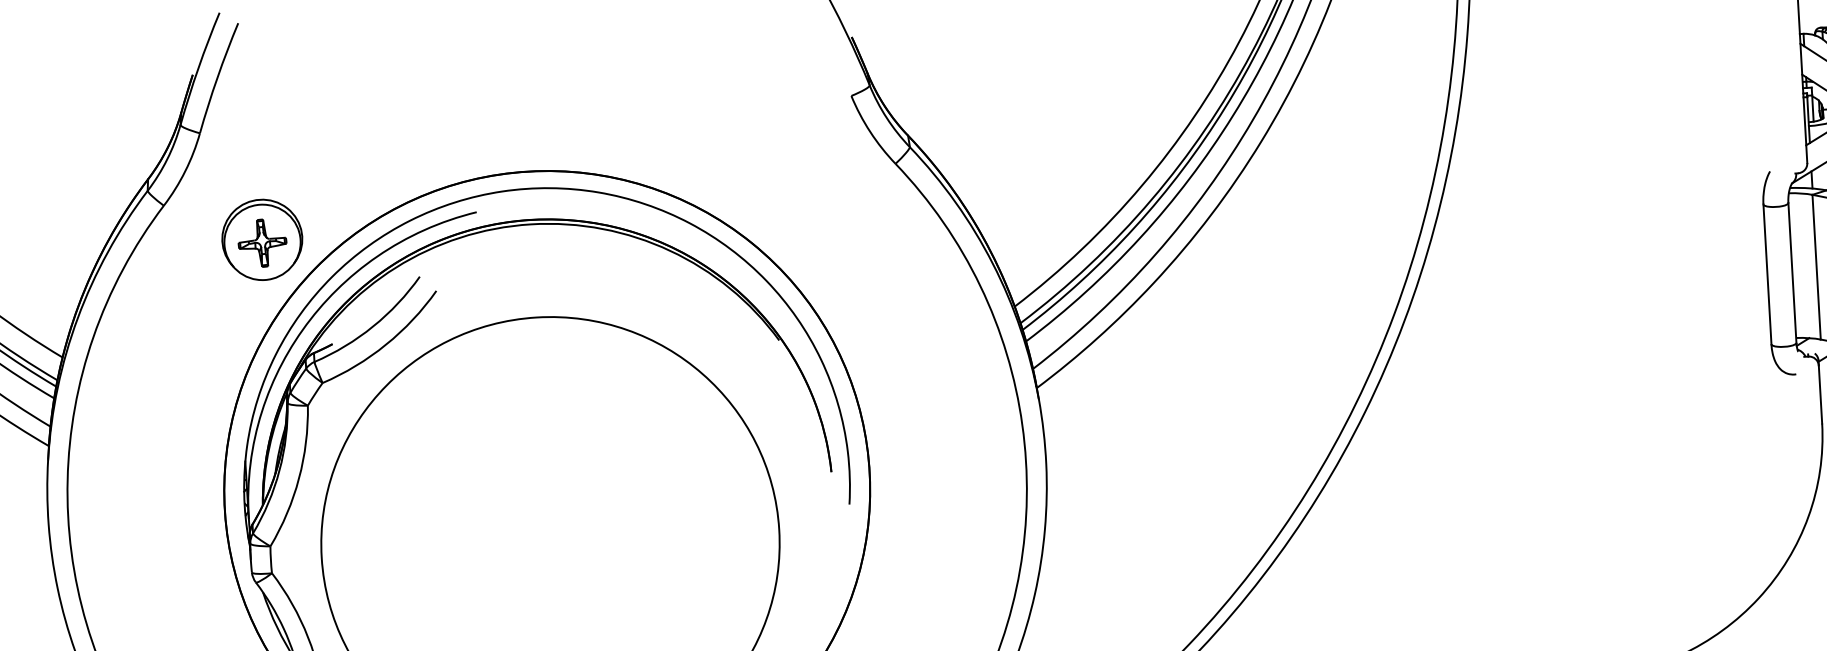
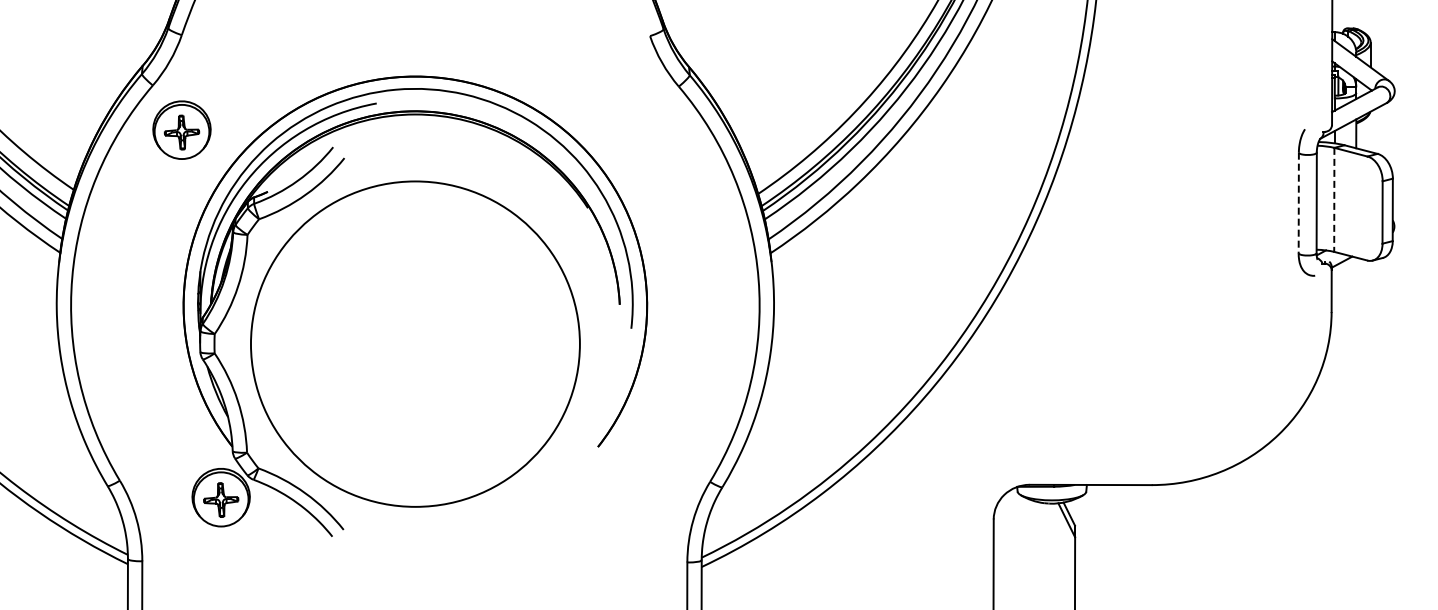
part: (261, 238) -> (181, 129), moved
line: (1816, 268) -> (1334, 200), solid -> dashed
line: (1767, 275) -> (1298, 203), solid -> dashed

